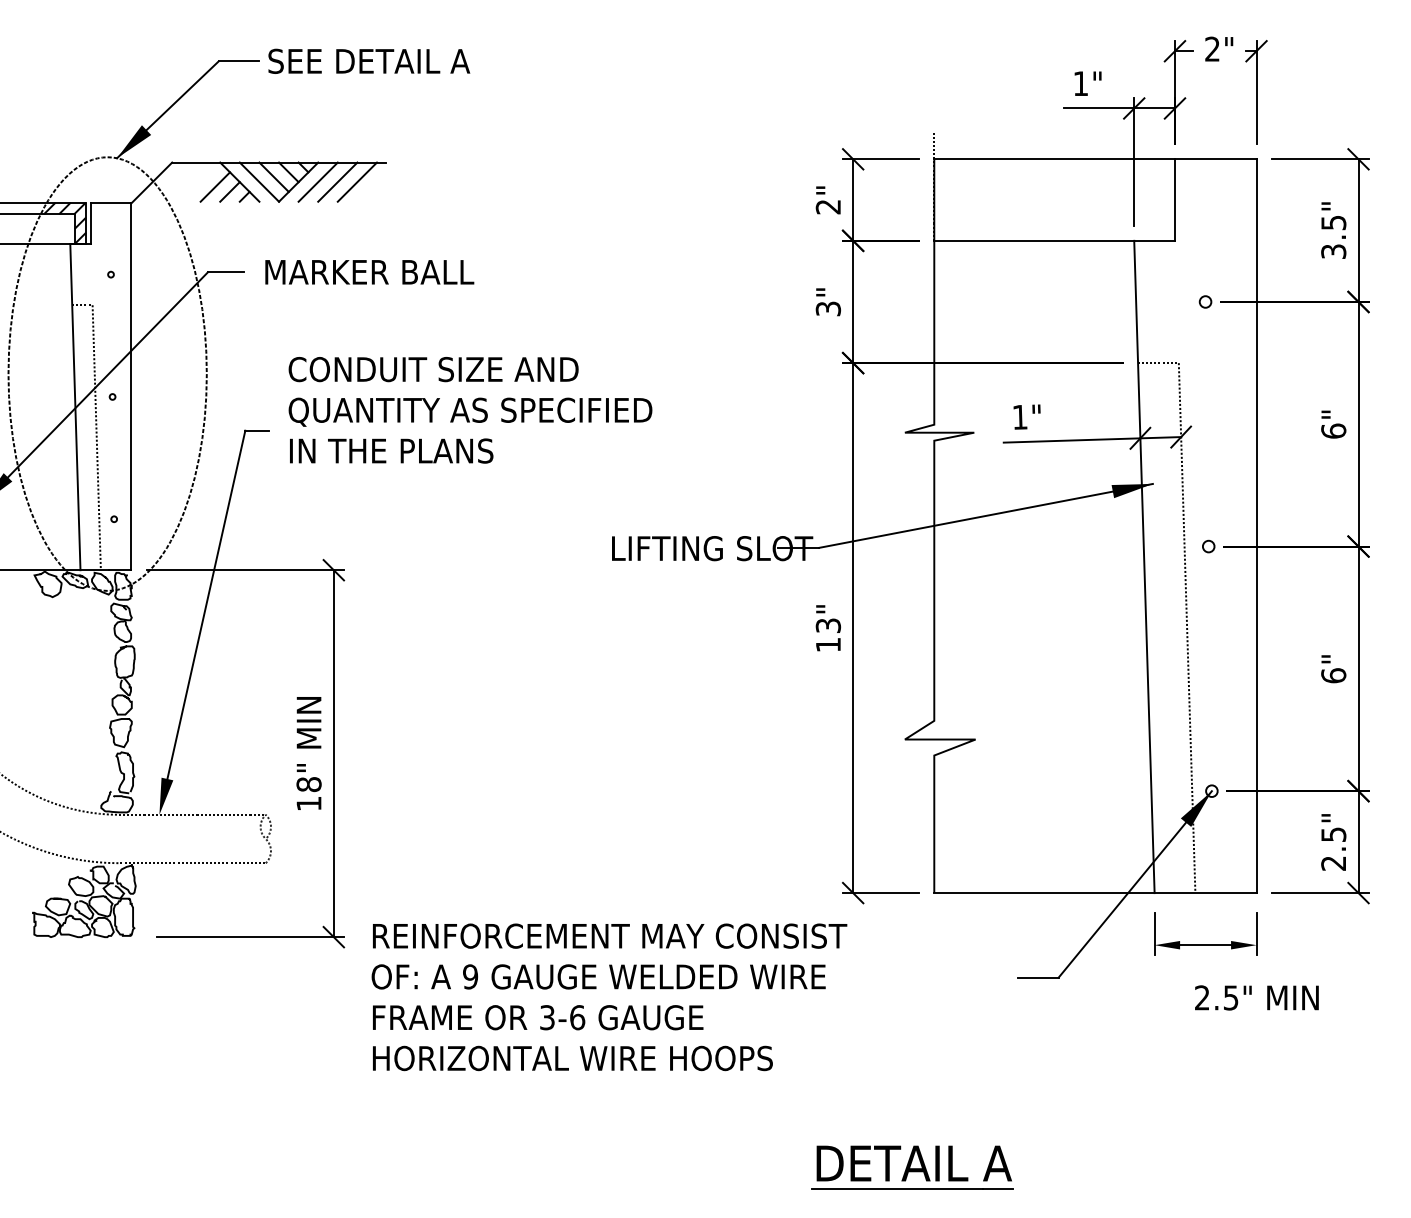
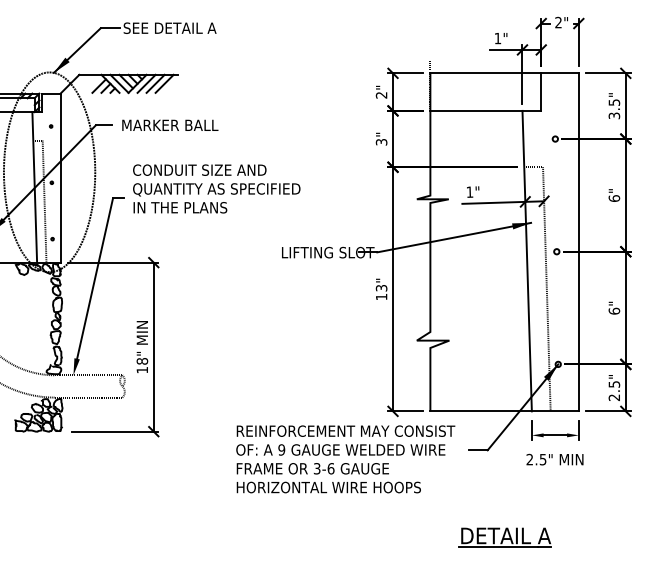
text: (608, 997) -> (345, 459), moved
text: (1255, 997) -> (554, 459), moved
part: (910, 1166) -> (504, 537), moved

